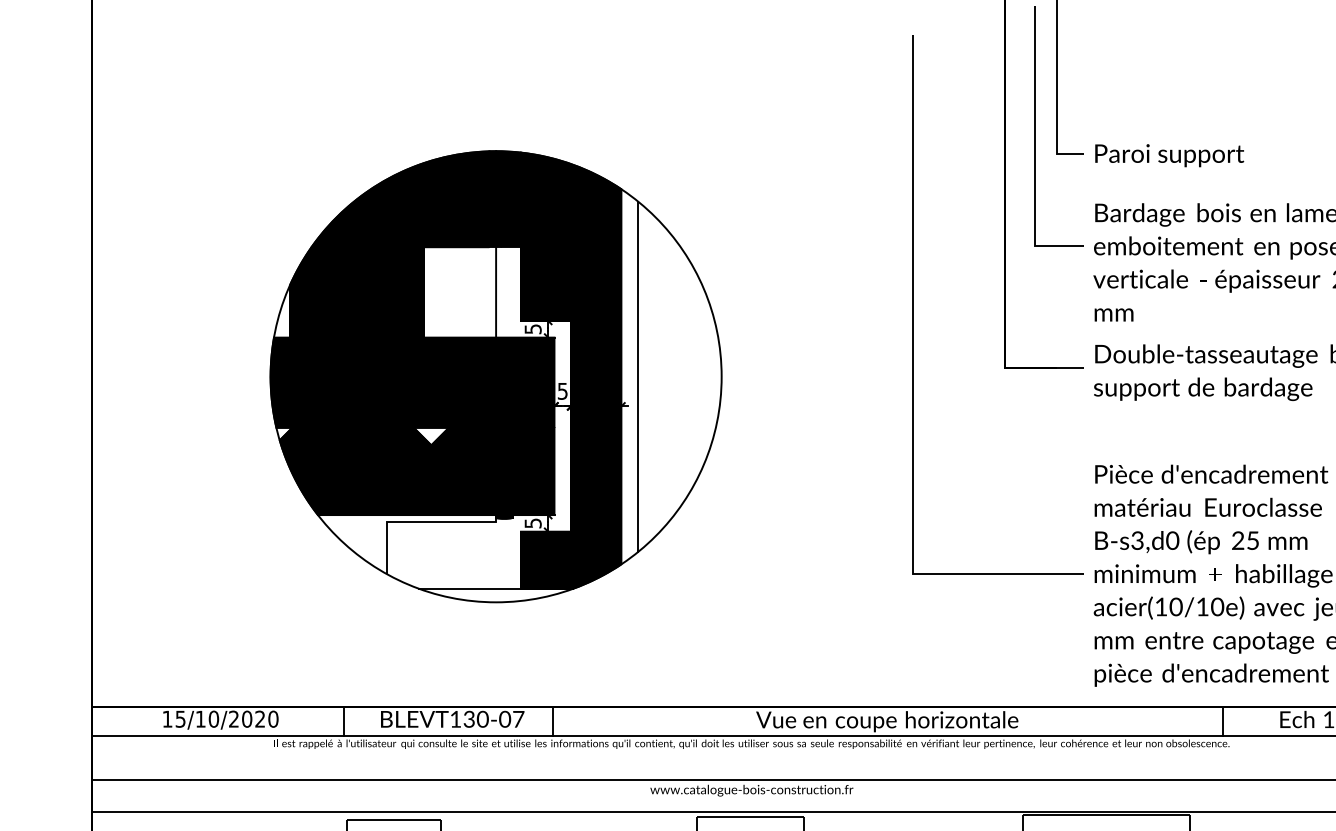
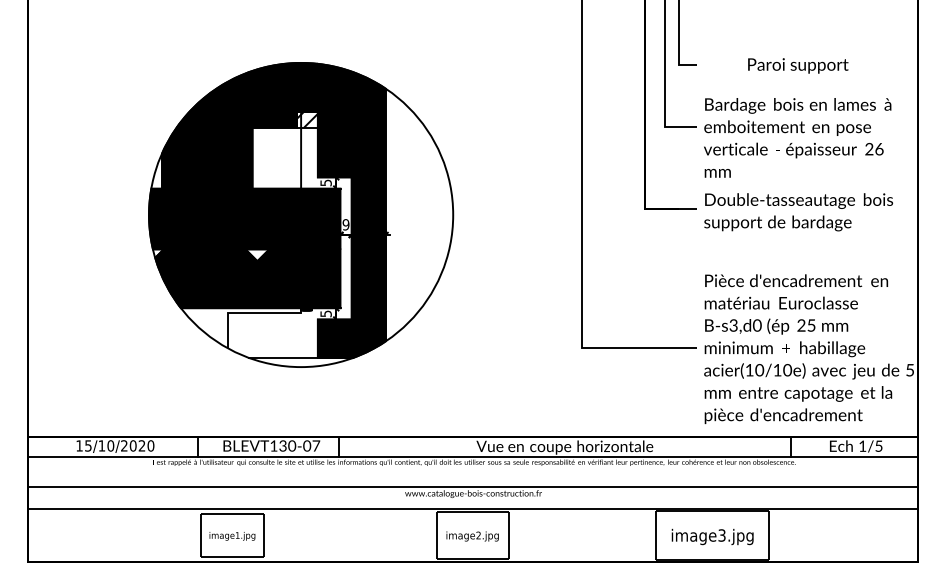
text: (1169, 155) -> (798, 65), moved
fill: (504, 235) -> (306, 119), removed
line: (637, 376) -> (396, 214), removed
text: (561, 390) -> (345, 224), 5 -> 9

